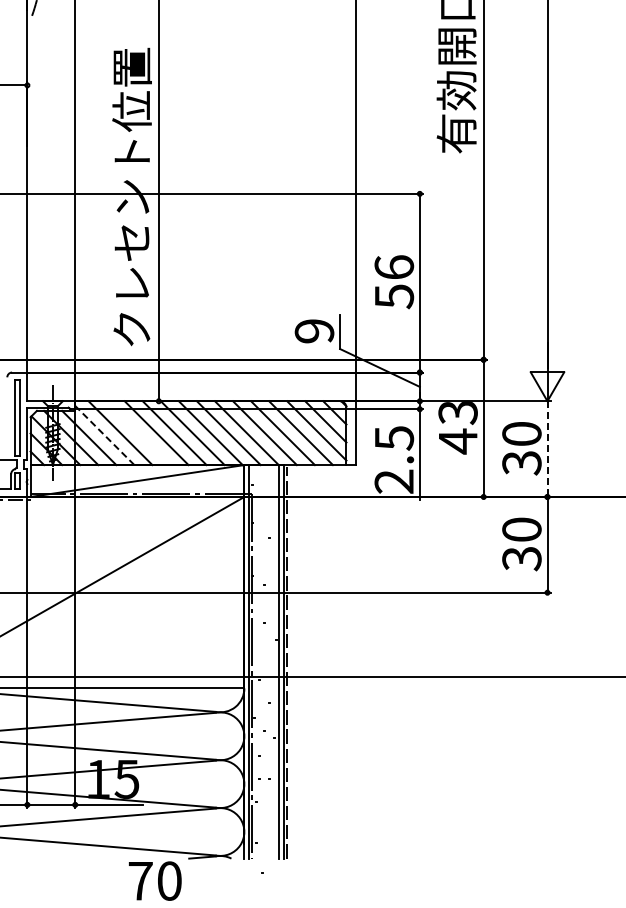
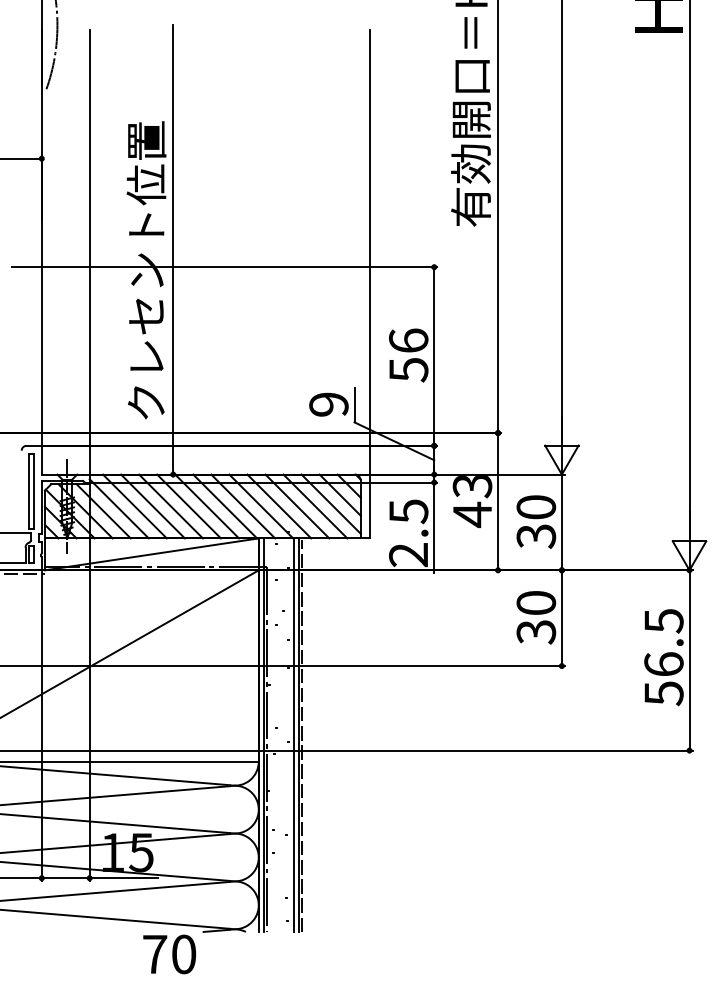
line: (138, 433) -> (152, 506), added
line: (105, 435) -> (119, 508), dashed -> solid
line: (547, 449) -> (561, 522), dashed -> solid

